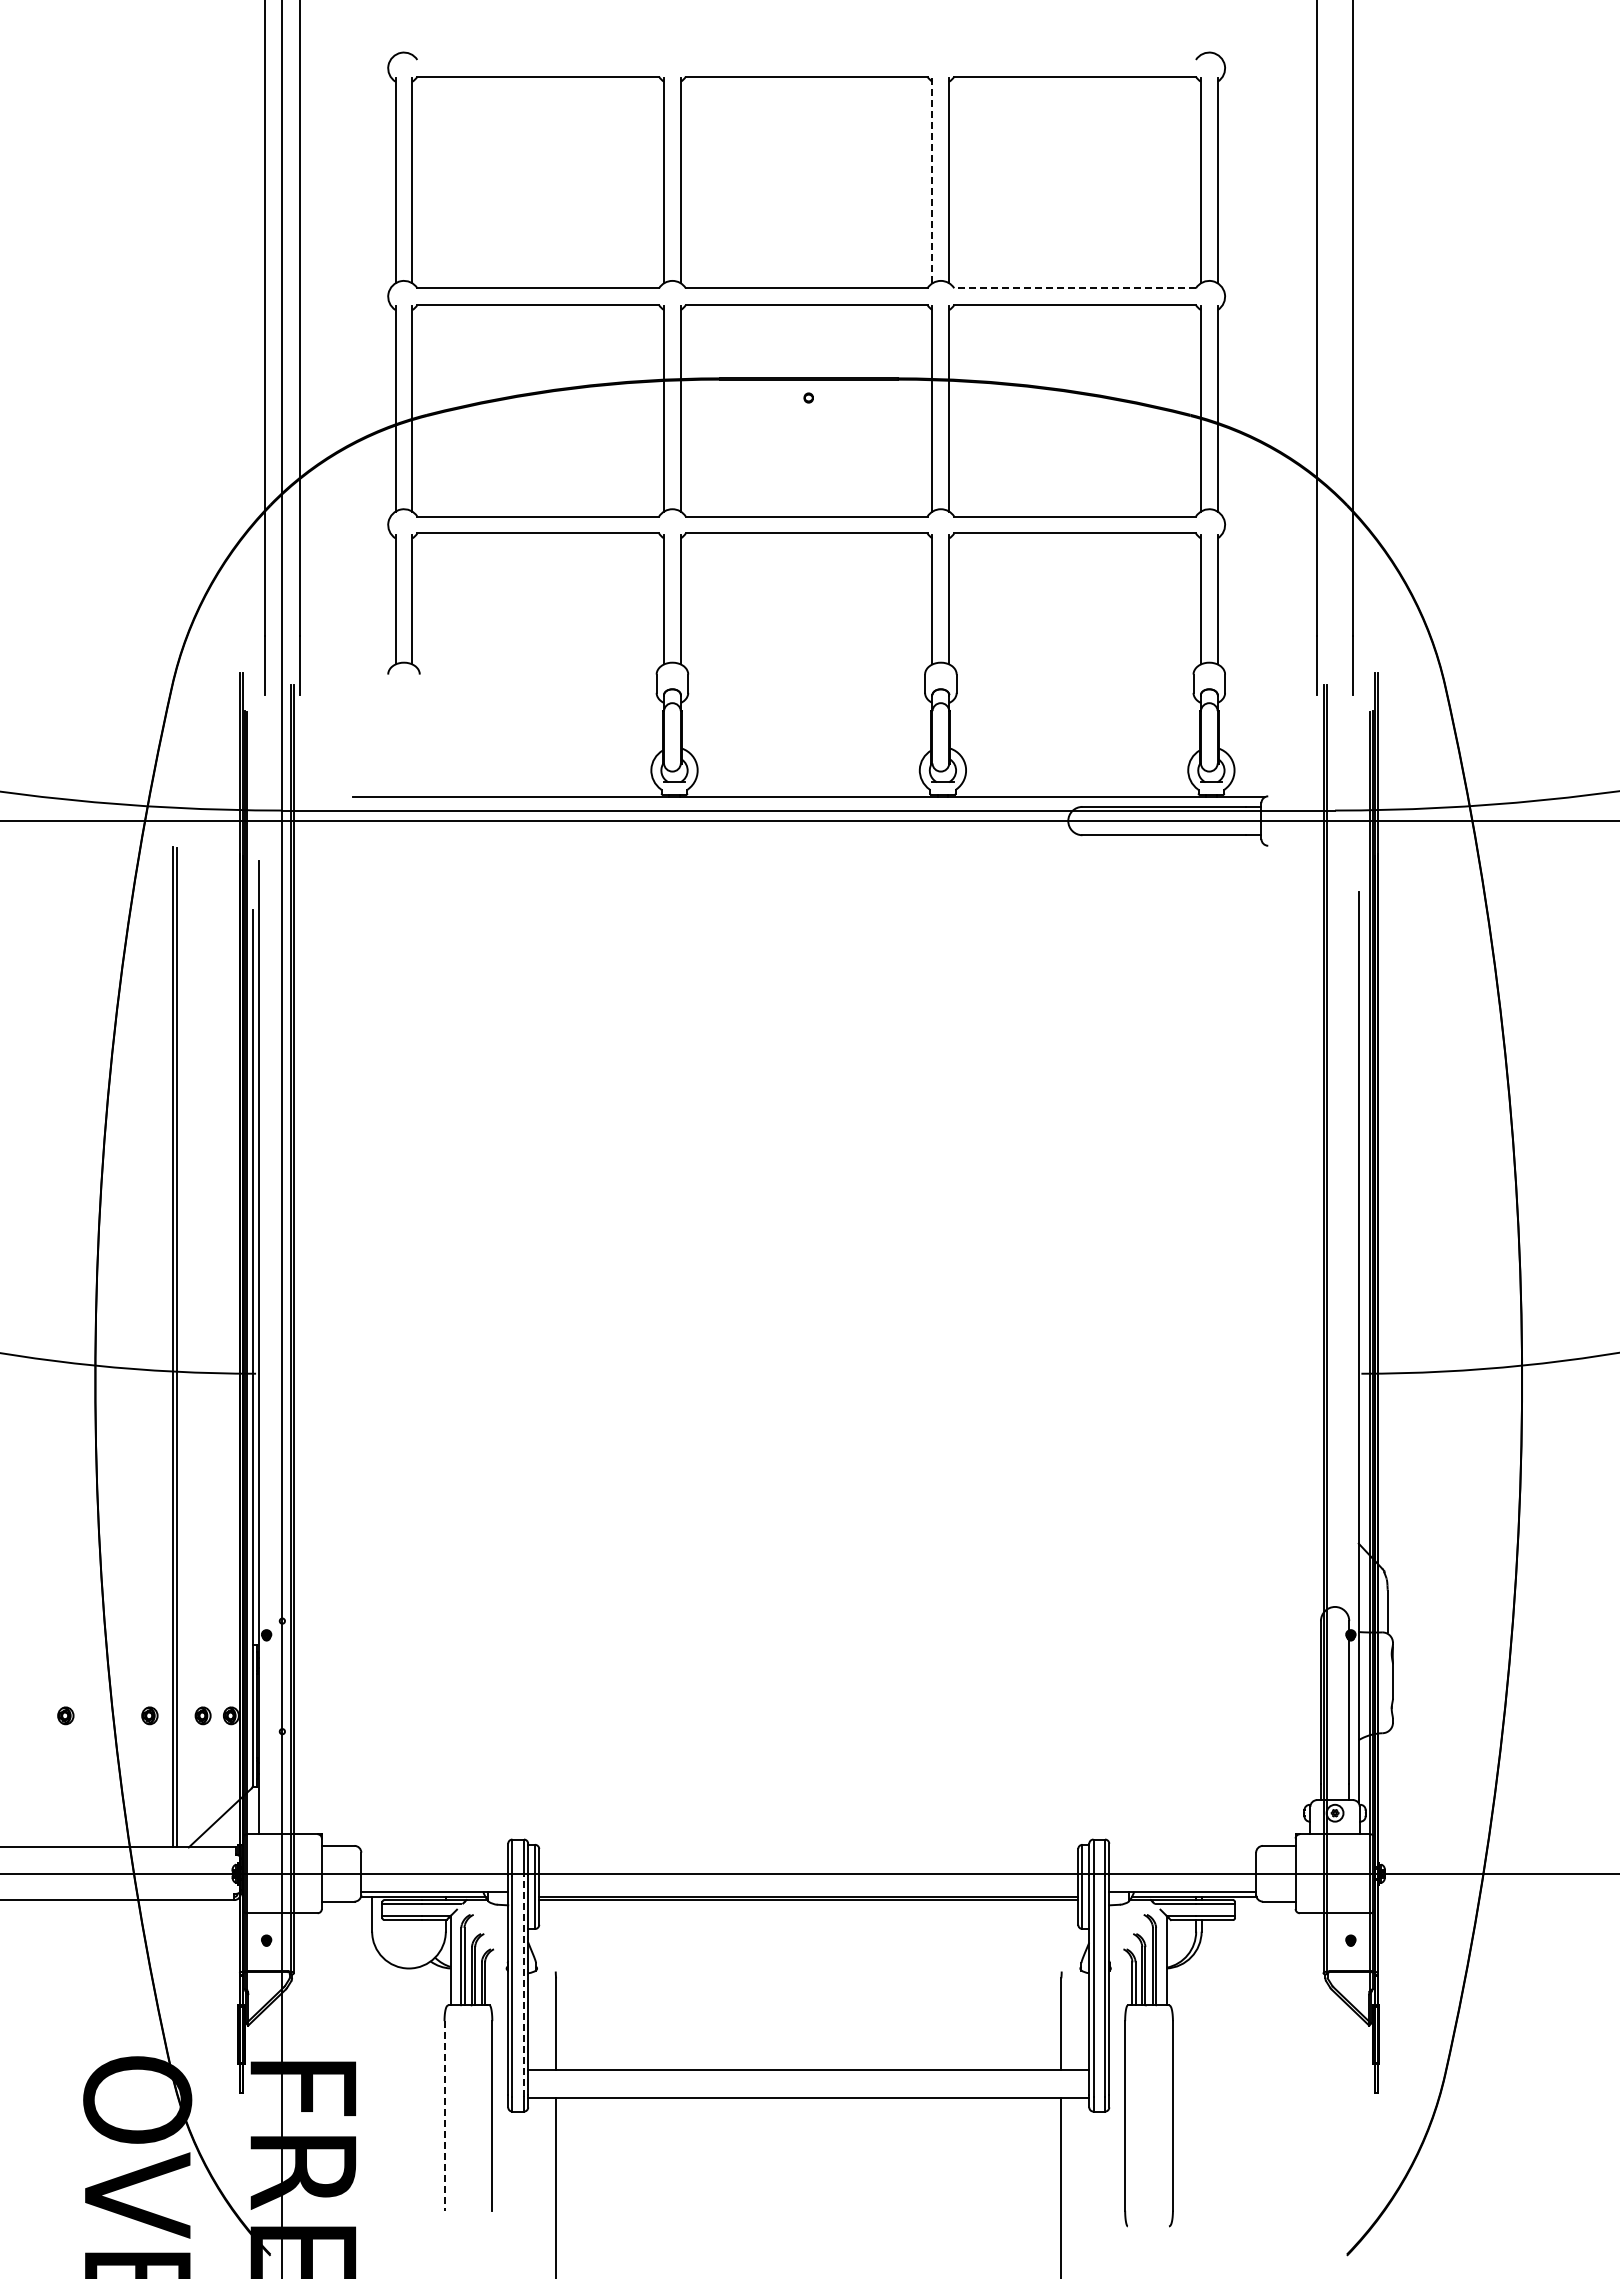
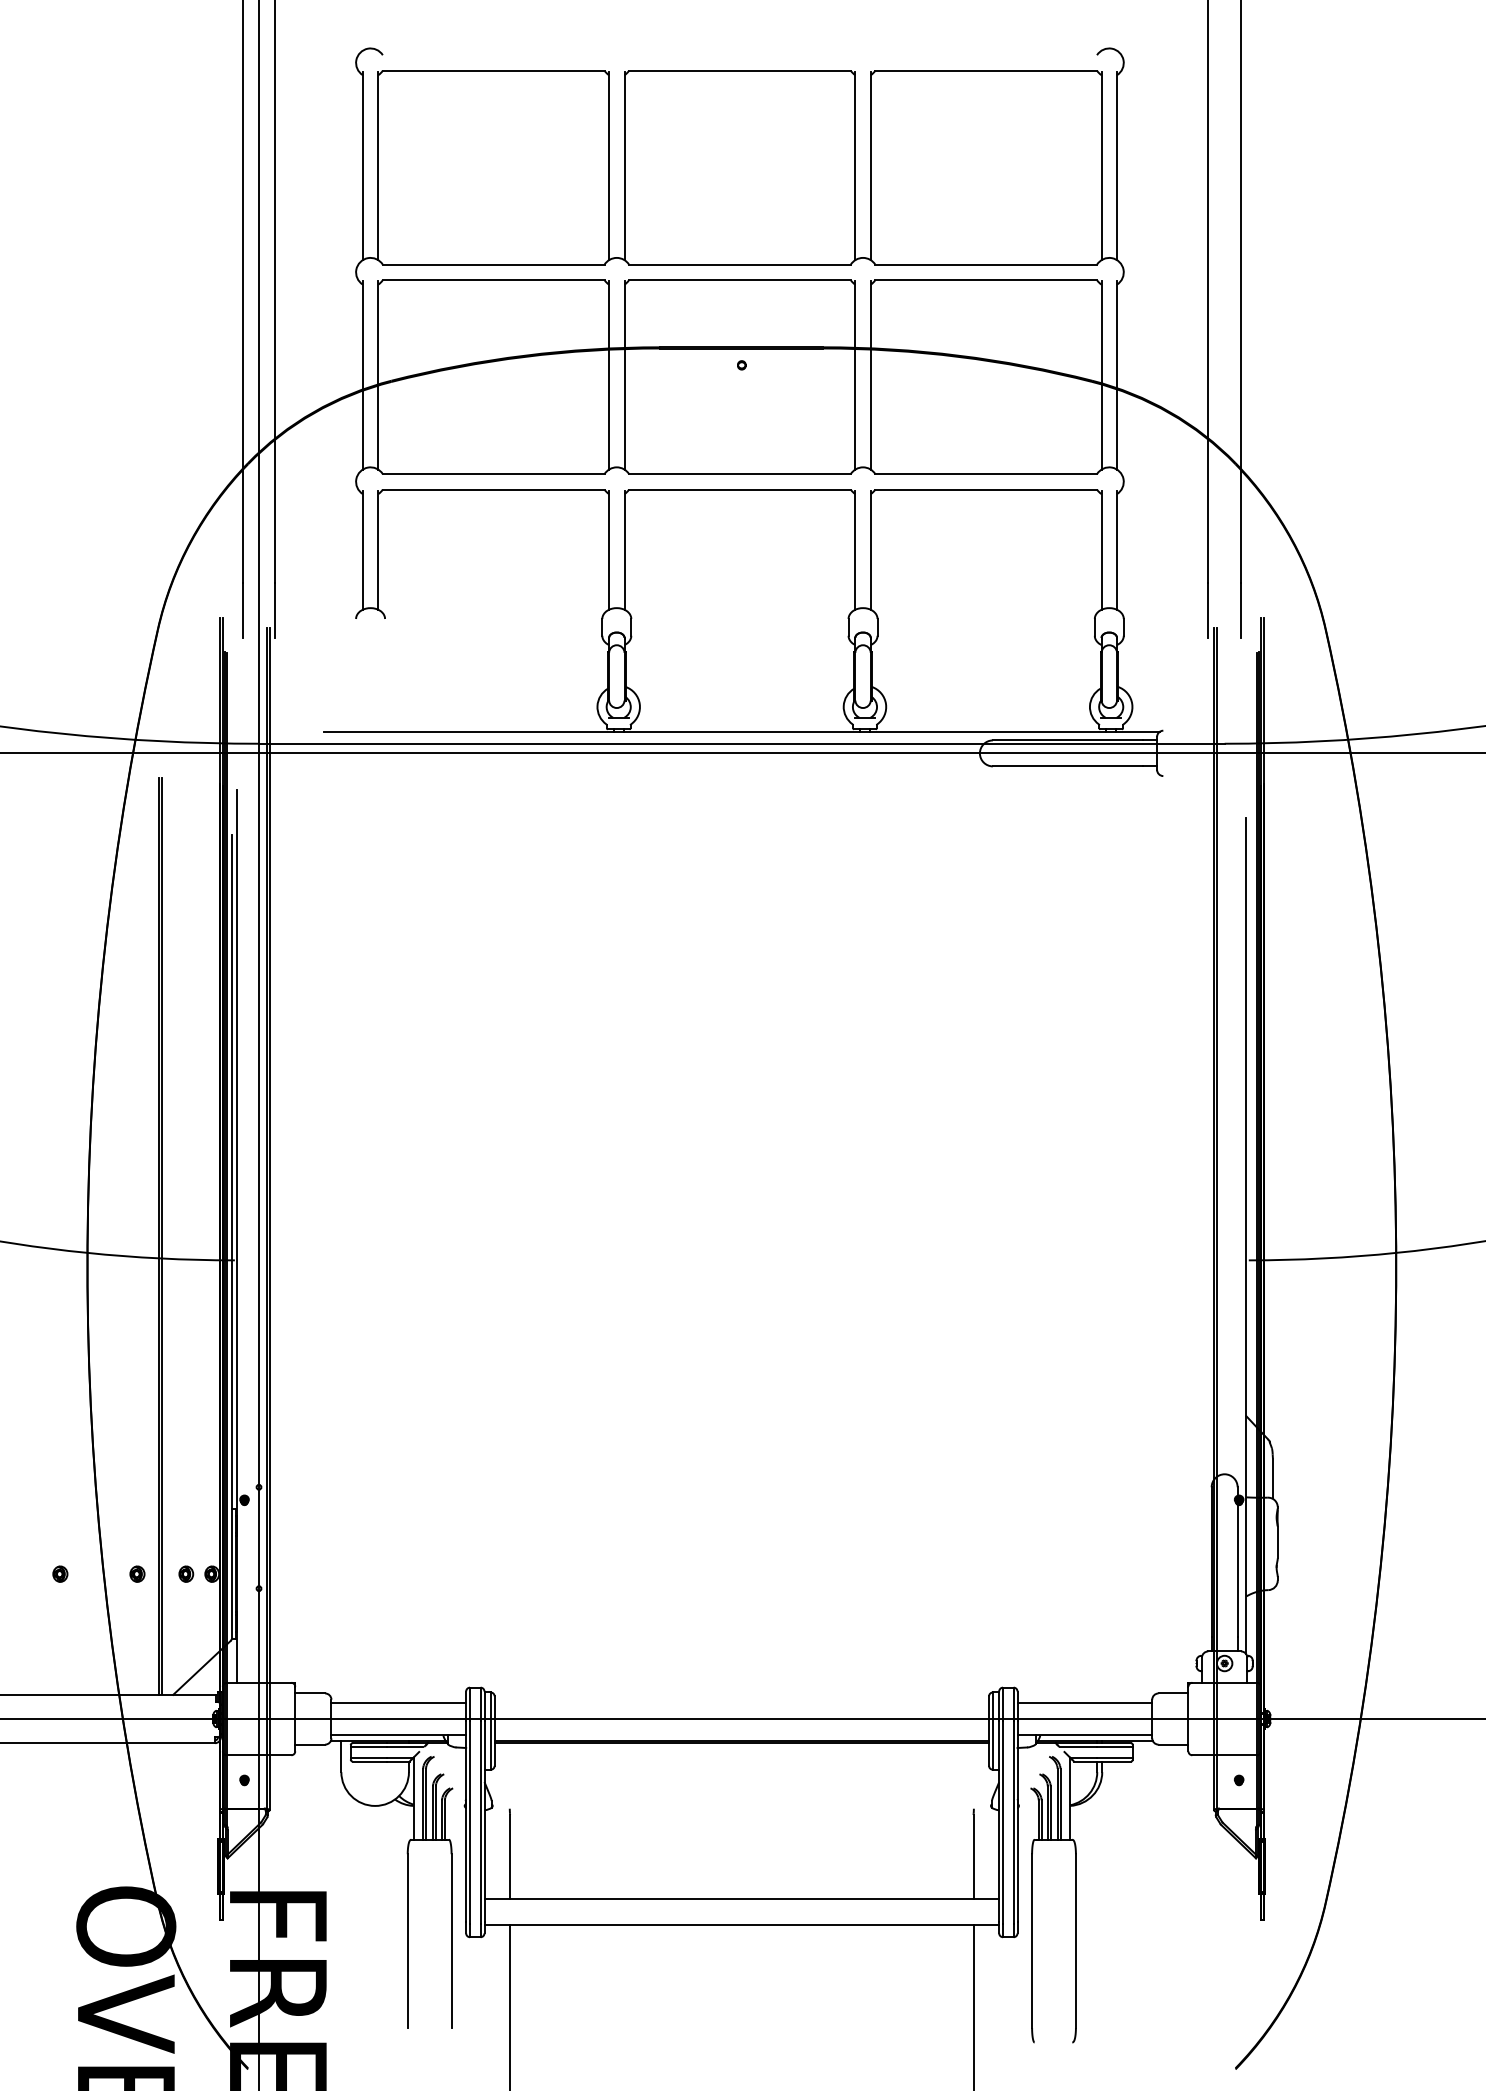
line: (932, 180) -> (855, 165), dashed -> solid
line: (1075, 288) -> (986, 264), dashed -> solid
line: (434, 1856) -> (398, 1703), added
line: (1182, 1856) -> (1084, 1703), added
line: (523, 1986) -> (480, 1822), dashed -> solid
line: (444, 2115) -> (407, 1940), dashed -> solid

